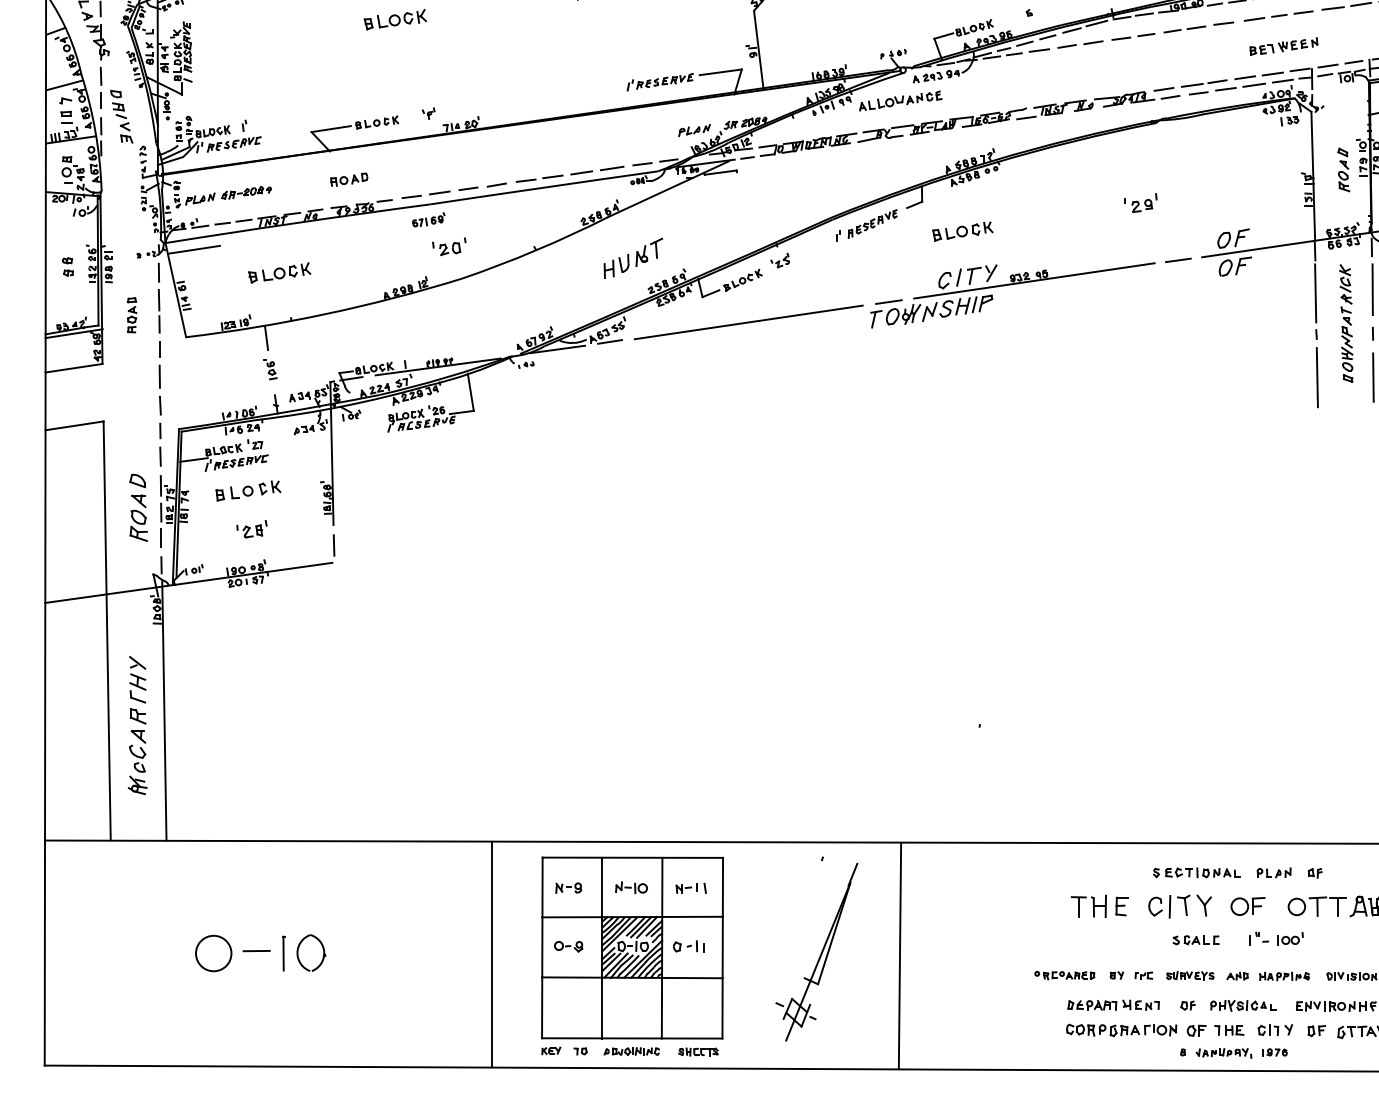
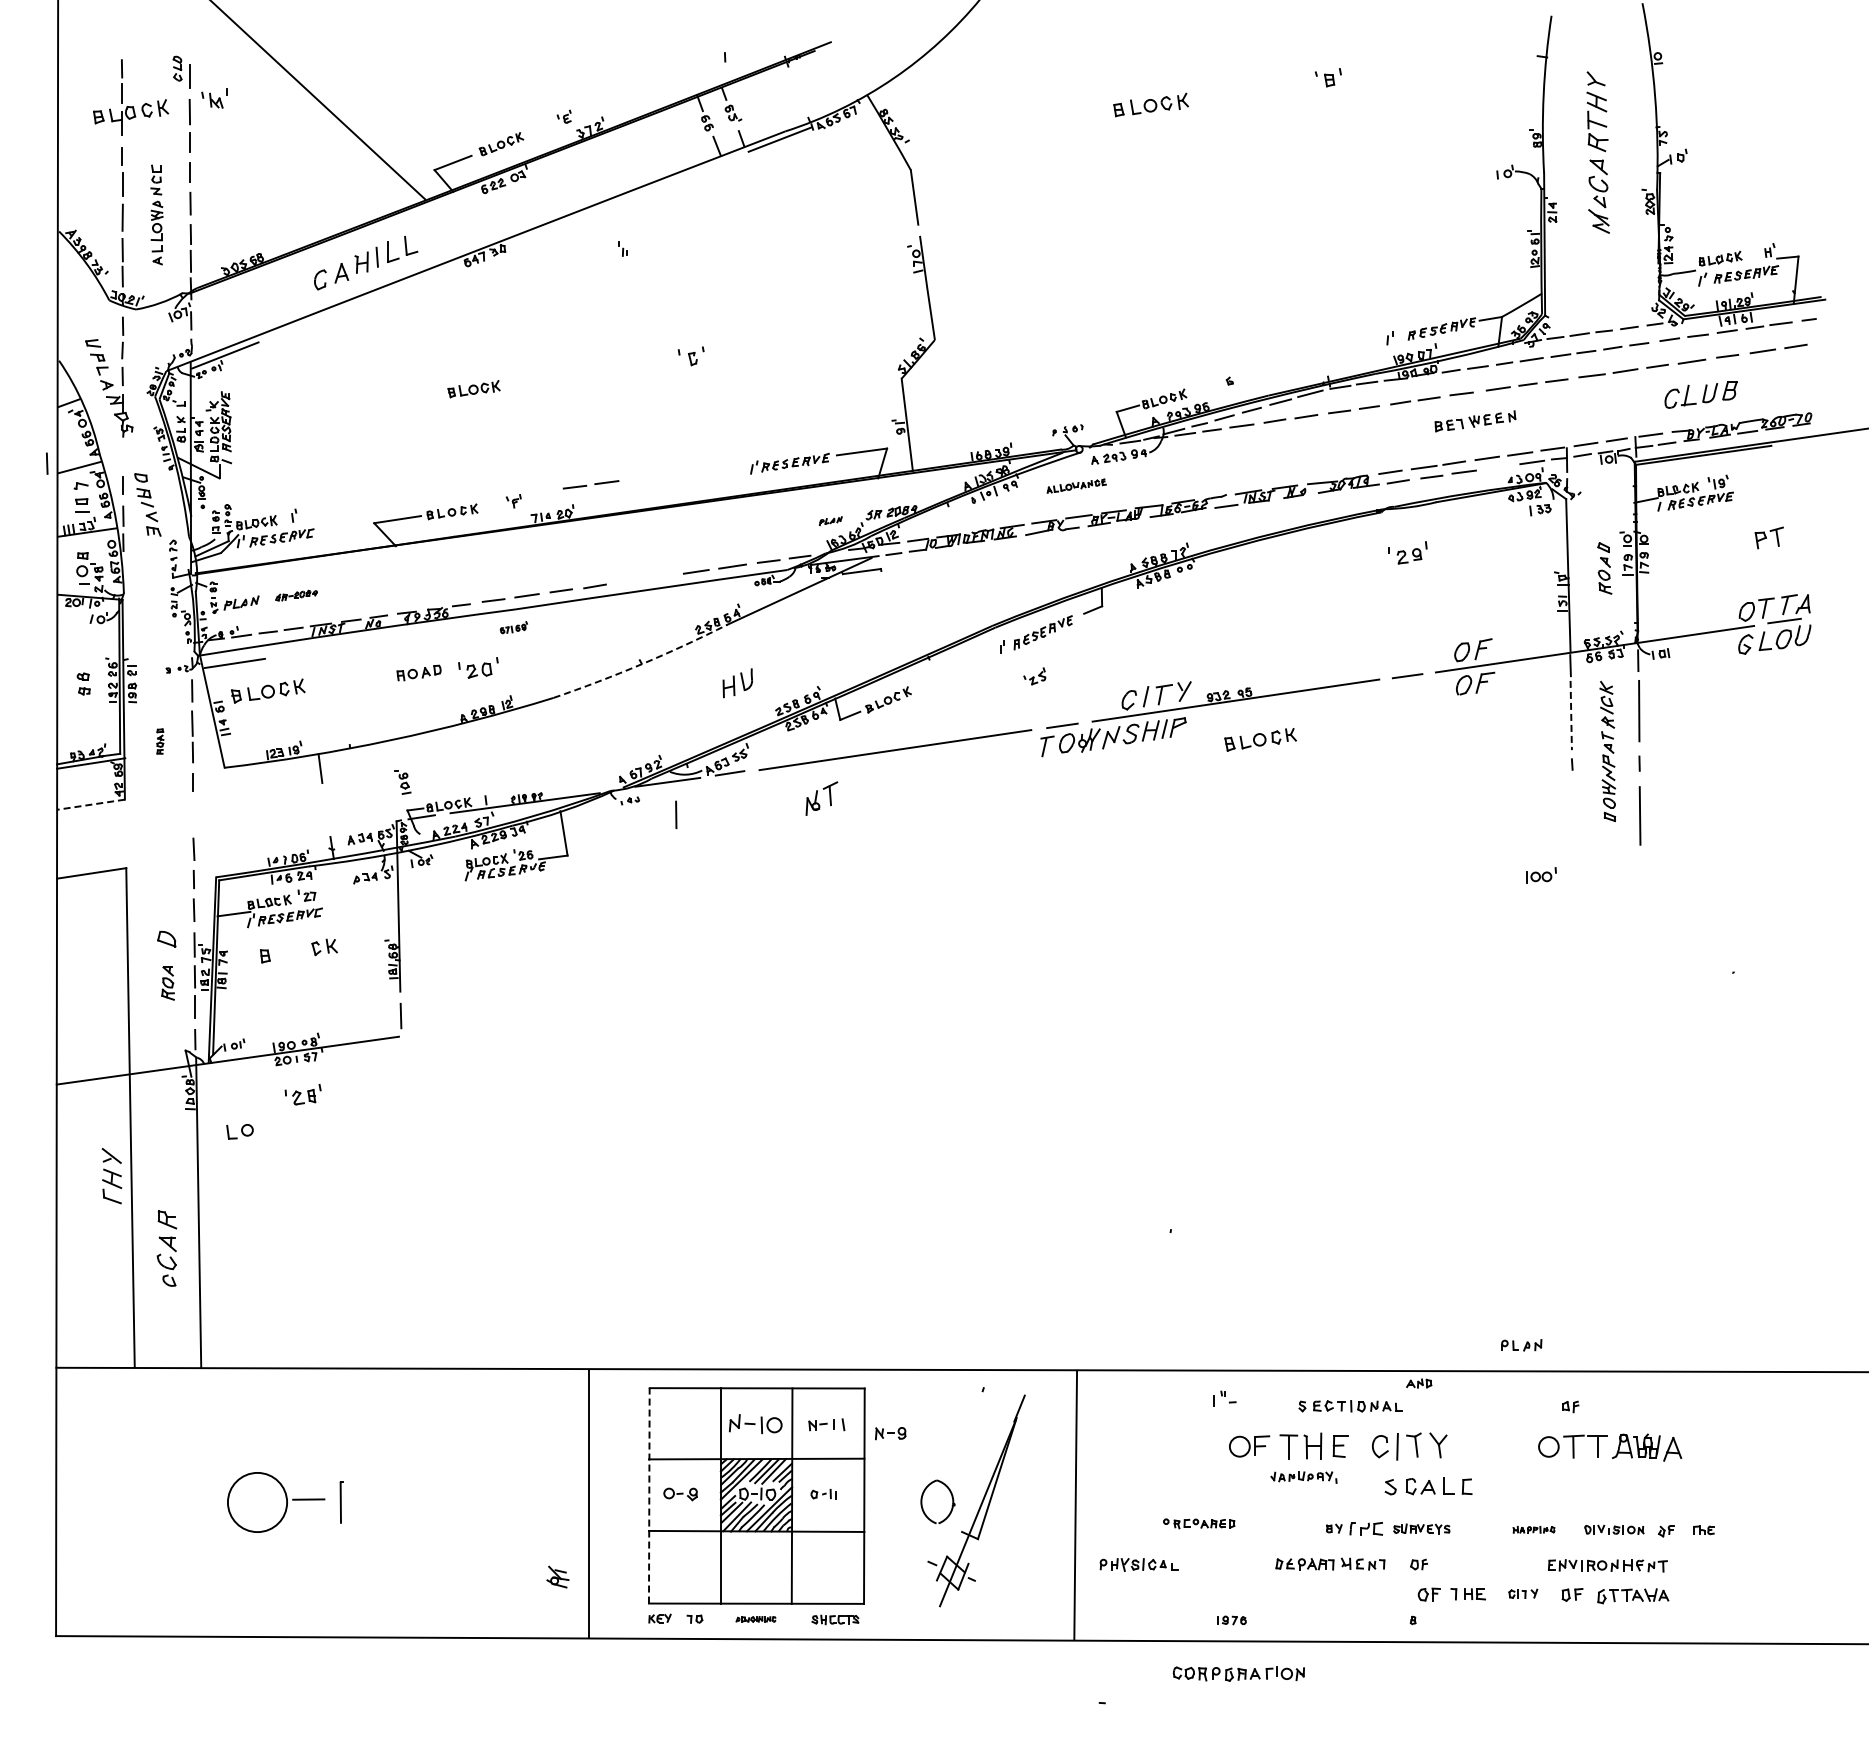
part: (394, 19) -> (473, 388), size x0.7
part: (1284, 46) -> (1475, 421), moved
line: (101, 76) -> (47, 463), moved
line: (1253, 85) -> (1497, 467), removed
part: (900, 100) -> (1076, 485), size x0.6
part: (694, 129) -> (830, 520), size x0.6
part: (539, 178) -> (590, 484), moved
part: (348, 179) -> (418, 672), moved
part: (246, 192) -> (296, 595), size x0.7
part: (1140, 202) -> (1407, 552), moved
part: (428, 219) -> (513, 627), size x0.7
part: (962, 231) -> (1260, 739), moved
part: (449, 246) -> (478, 667), moved
arc: (535, 250) -> (641, 664), solid -> dashed
part: (649, 252) -> (821, 798), moved
part: (779, 260) -> (1034, 676), moved
part: (279, 272) -> (268, 690), moved
line: (1315, 293) -> (1571, 715), solid -> dashed
part: (132, 315) -> (160, 741), size x0.6
line: (73, 368) -> (90, 804), solid -> dashed
part: (269, 369) -> (402, 782), moved
line: (160, 376) -> (676, 814), moved
line: (1316, 377) -> (1572, 815), removed
part: (241, 492) -> (239, 1131), moved
part: (138, 518) -> (167, 983), size x0.6
part: (251, 529) -> (302, 1094), moved
part: (137, 680) -> (111, 1176), moved
part: (137, 784) -> (557, 1576), moved
part: (1196, 872) -> (1350, 1406), moved
part: (1273, 872) -> (1521, 1345), moved
part: (631, 887) -> (755, 1423), size x1.4
part: (568, 888) -> (890, 1433), moved
part: (1247, 906) -> (1249, 1446), moved
part: (1258, 938) -> (1224, 1398), moved
part: (1290, 939) -> (1541, 875), moved
part: (1195, 940) -> (1428, 1486), size x1.6
part: (688, 946) -> (823, 1494), size x0.7
line: (542, 947) -> (649, 1495), solid -> dashed
part: (322, 949) -> (951, 1497), moved
circle: (213, 953) -> (257, 1502), size x1.4
part: (1065, 975) -> (1199, 1523), moved
part: (1143, 975) -> (1366, 1528), size x1.6
part: (1237, 976) -> (1419, 1383), moved
part: (1284, 976) -> (1533, 1529), size x0.7
part: (1242, 1005) -> (1138, 1564), moved
part: (1121, 1029) -> (1238, 1673), moved
part: (1275, 1029) -> (1523, 1593), size x0.7
part: (631, 1051) -> (755, 1619), size x0.6
part: (1274, 1052) -> (1231, 1620), moved
part: (1223, 1053) -> (1303, 1477), moved

